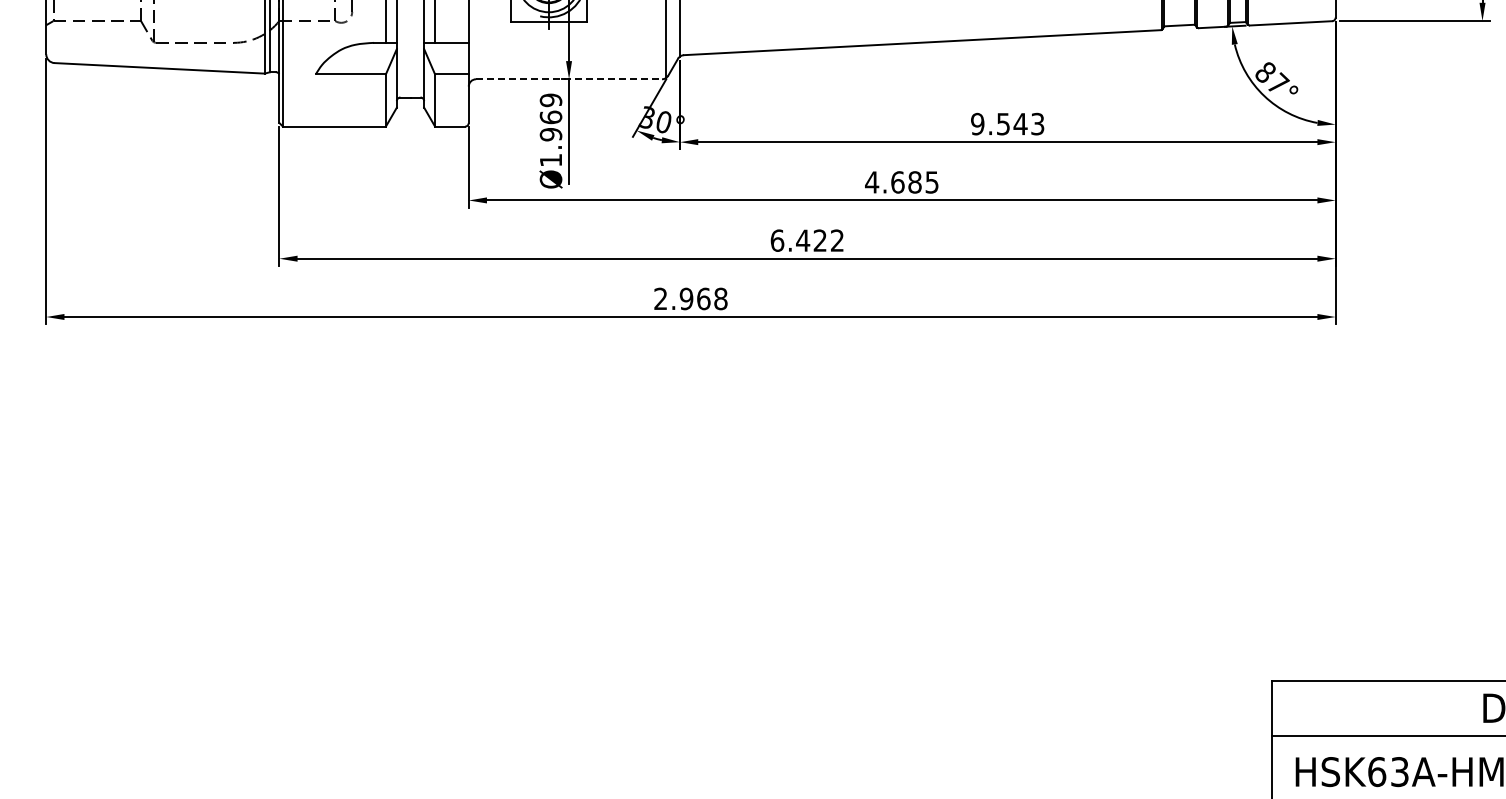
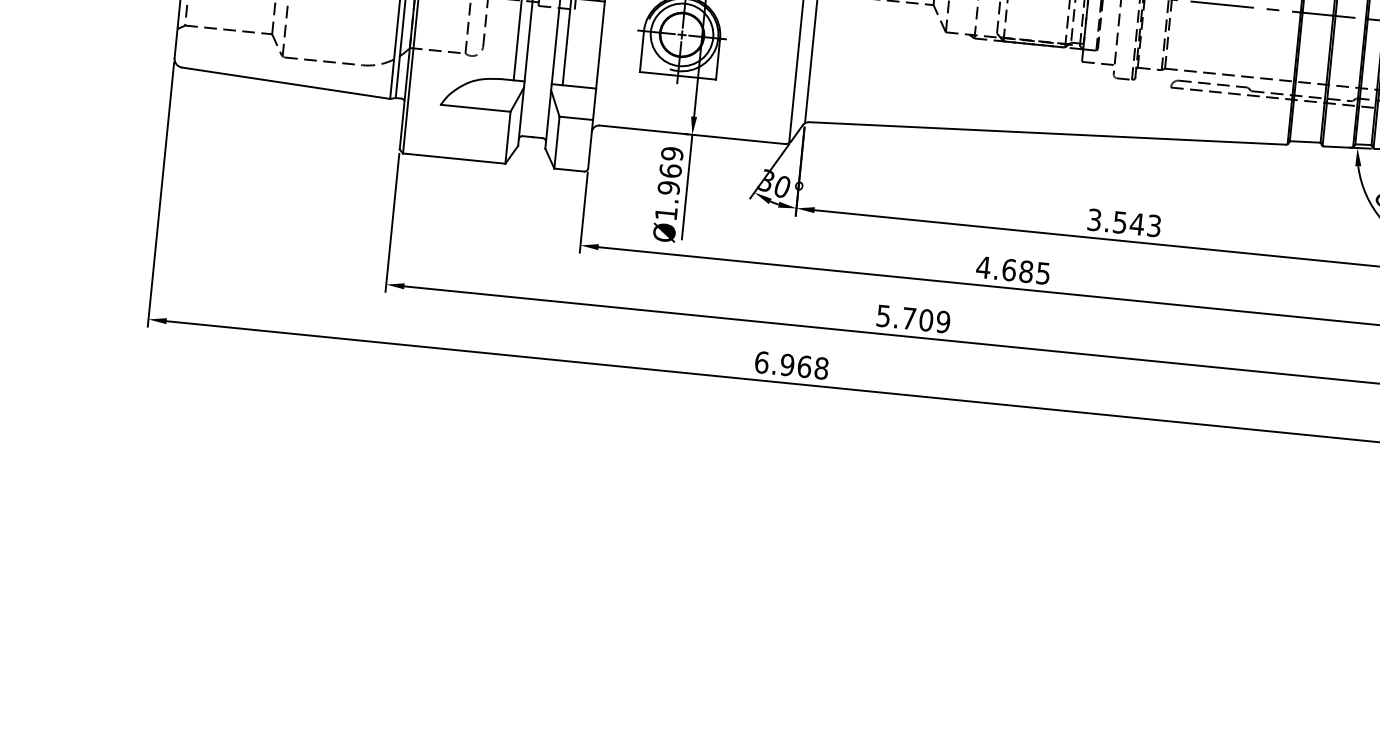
line: (569, 79) -> (692, 135), dashed -> solid
text: (977, 124) -> (1094, 220), 9.543 -> 3.543
text: (807, 240) -> (913, 318), 6.422 -> 5.709
text: (660, 298) -> (761, 361), 2.968 -> 6.968

